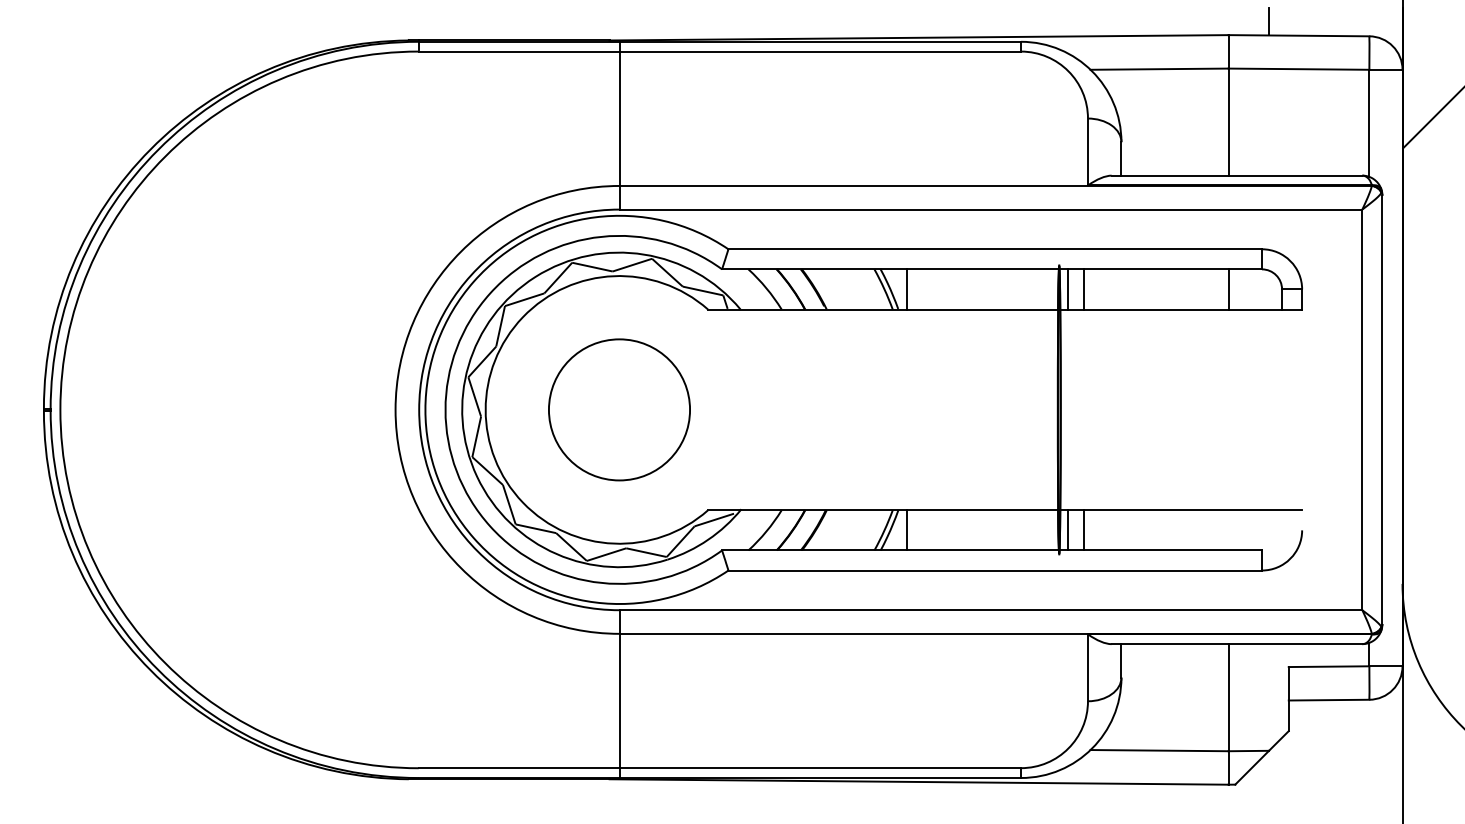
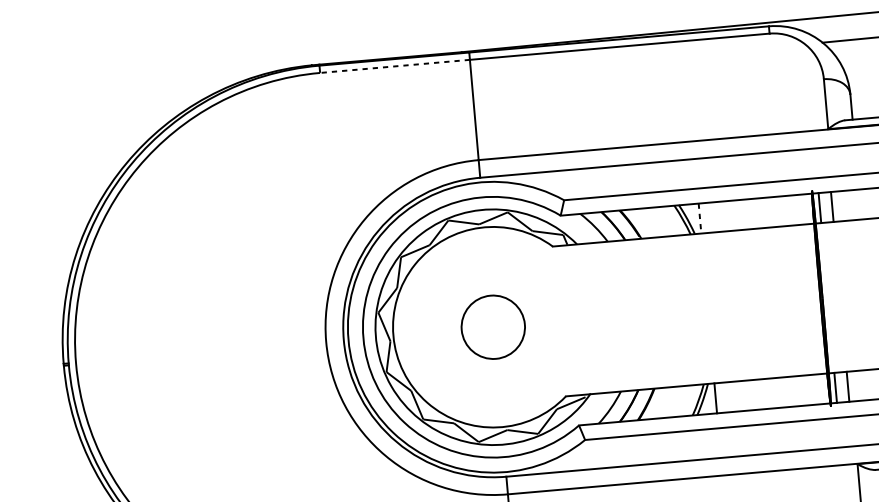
line: (518, 51) -> (394, 66), solid -> dashed
line: (907, 289) -> (700, 218), solid -> dashed
circle: (619, 409) -> (493, 326), size x0.6

